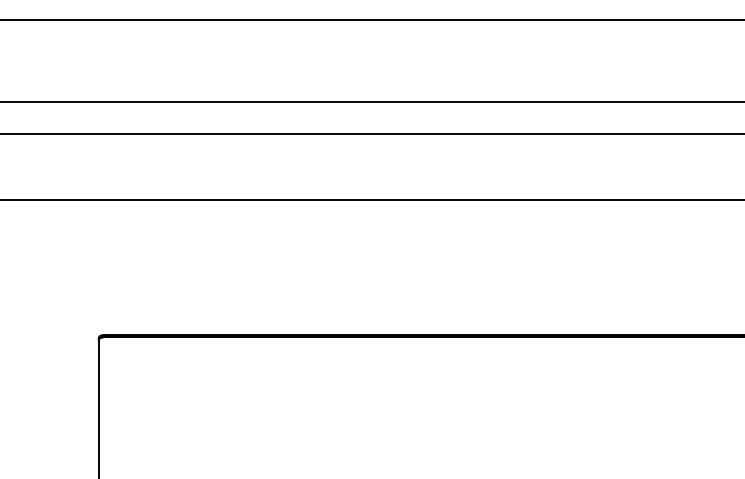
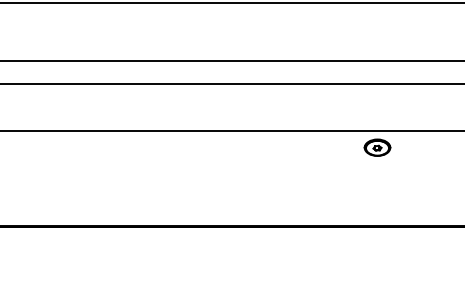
part: (673, 224) -> (377, 147), added

